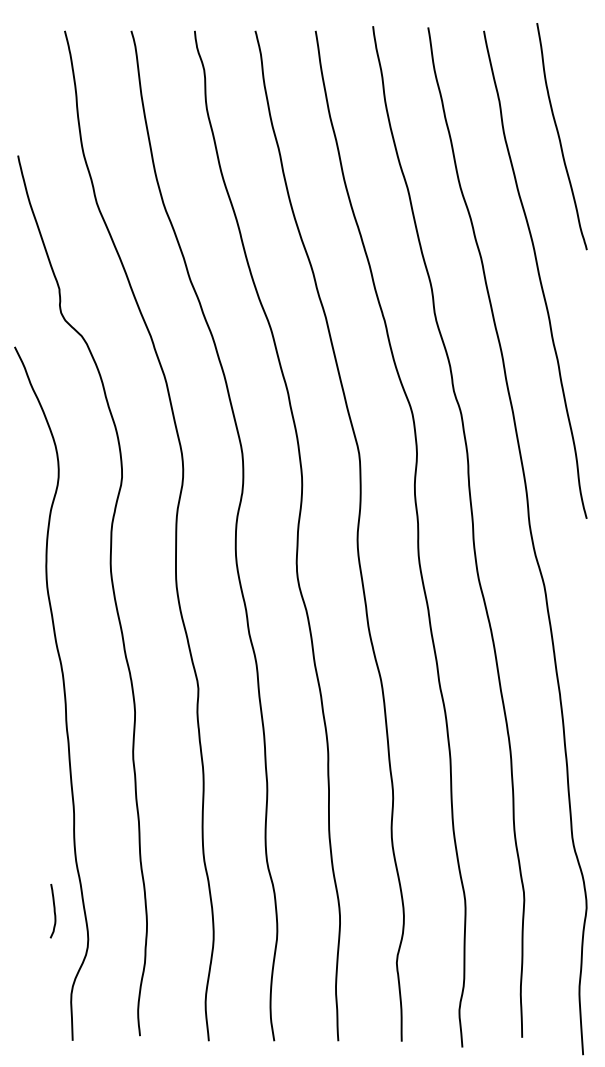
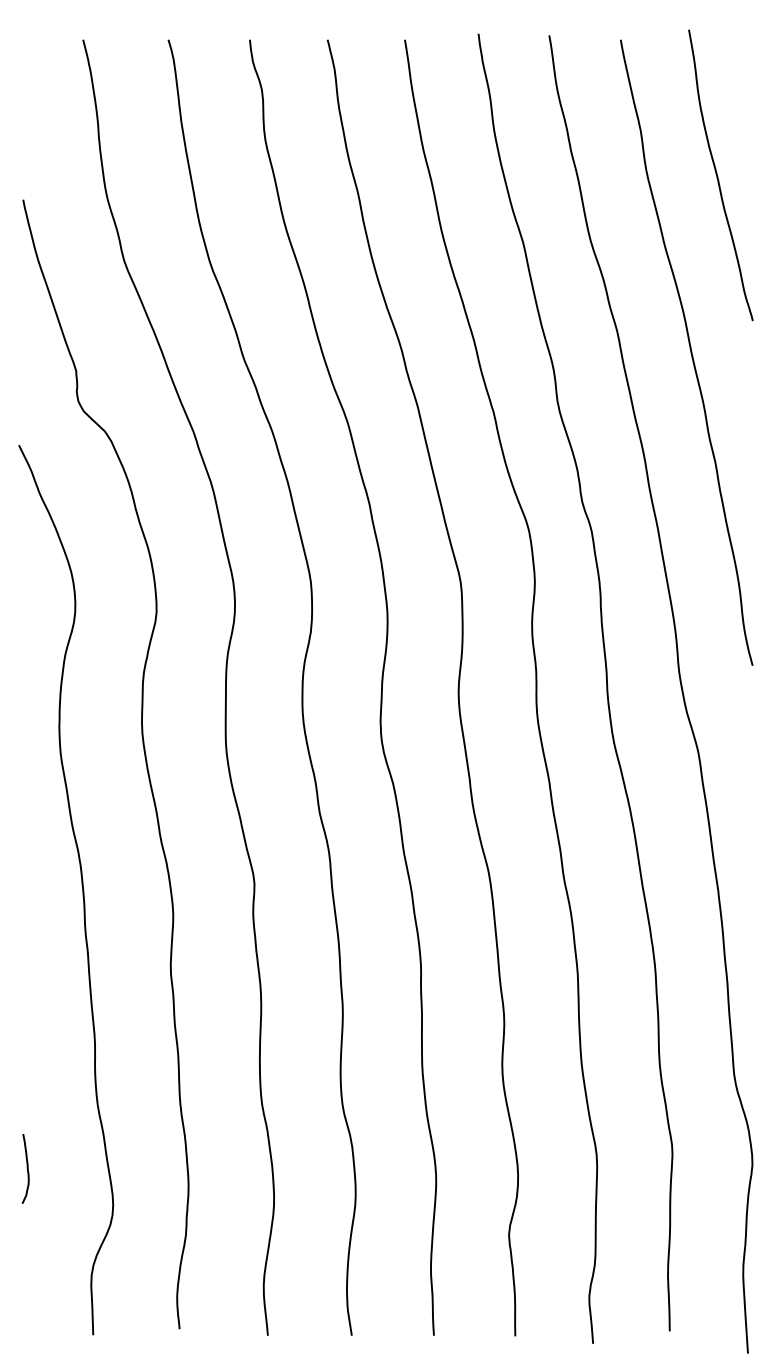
curve: (53, 911) -> (26, 1169), moved

